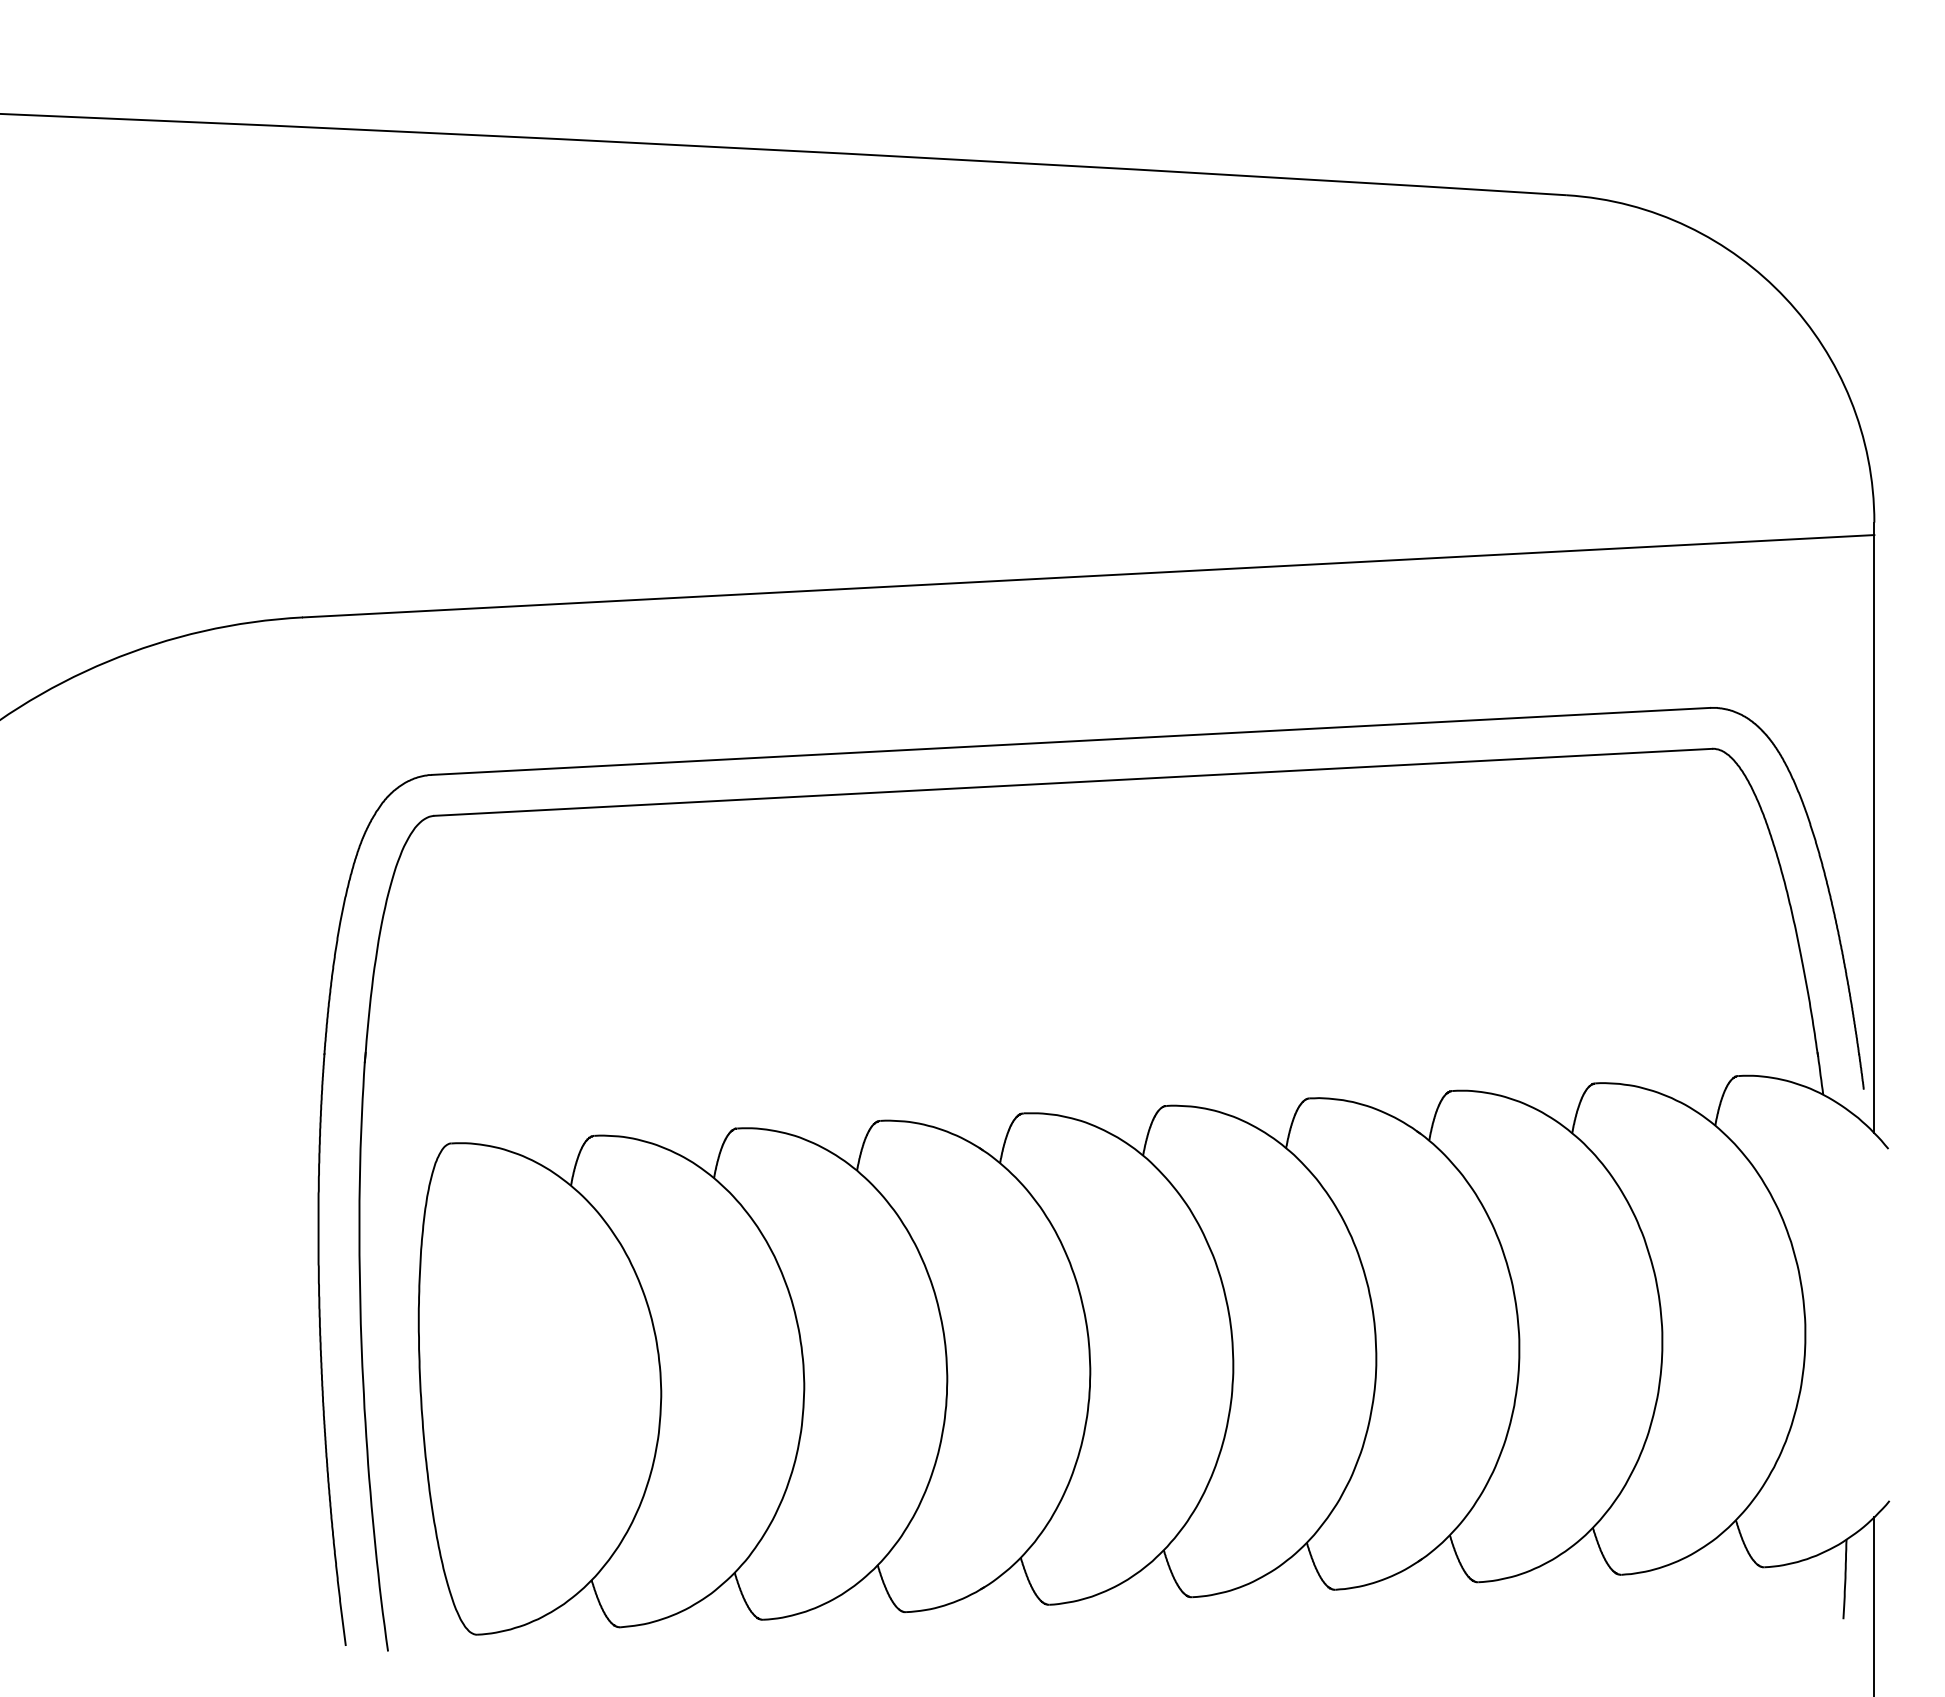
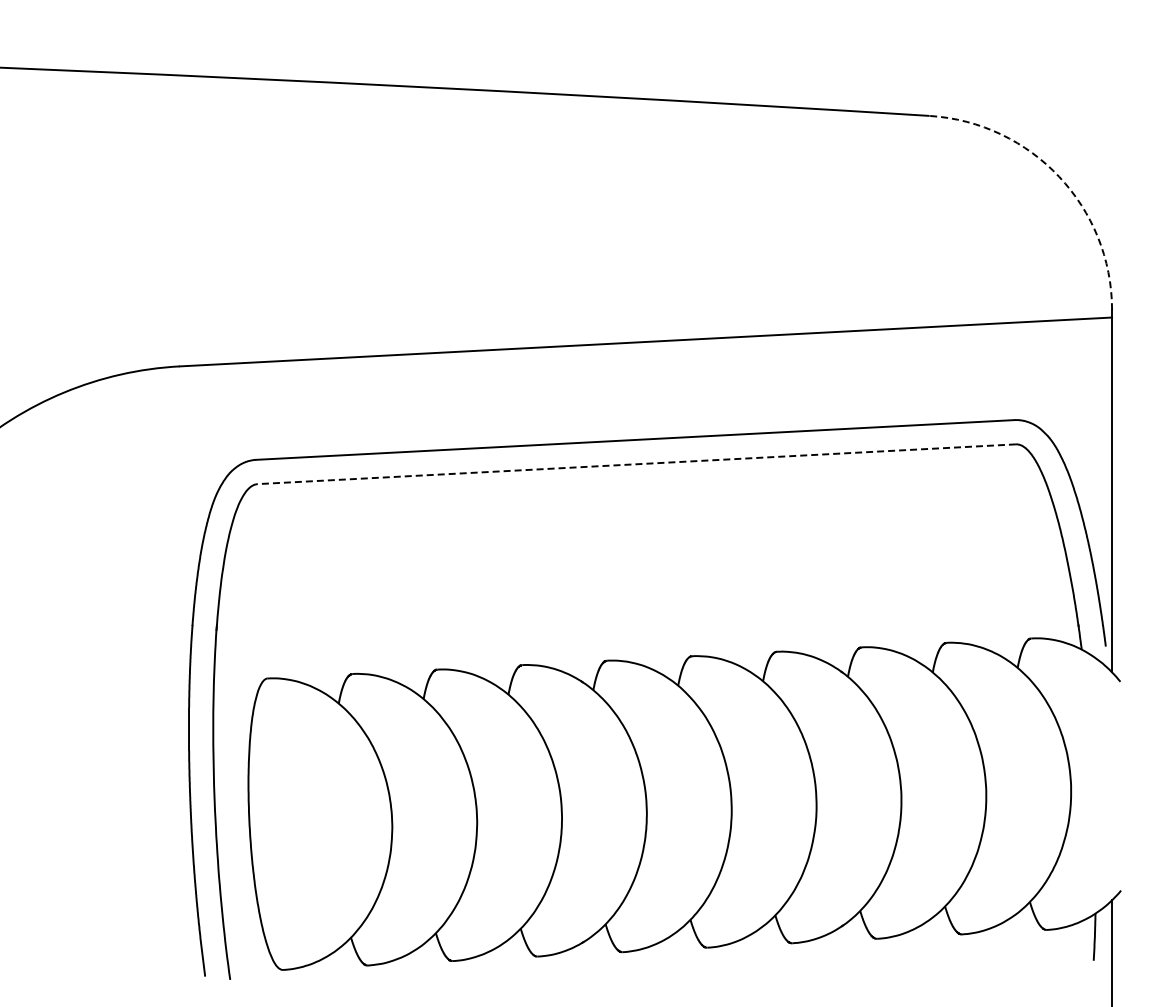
arc: (1785, 297) -> (1059, 176), solid -> dashed
line: (1072, 782) -> (636, 464), solid -> dashed

